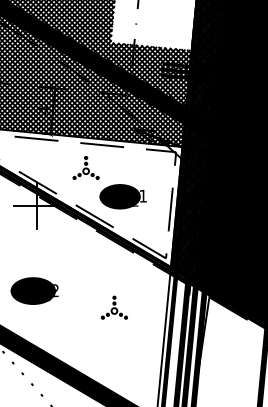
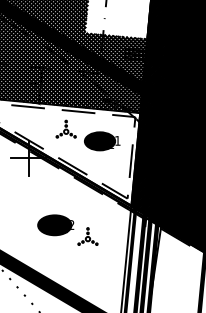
part: (122, 196) -> (101, 141), moved
part: (34, 290) -> (55, 224), moved

